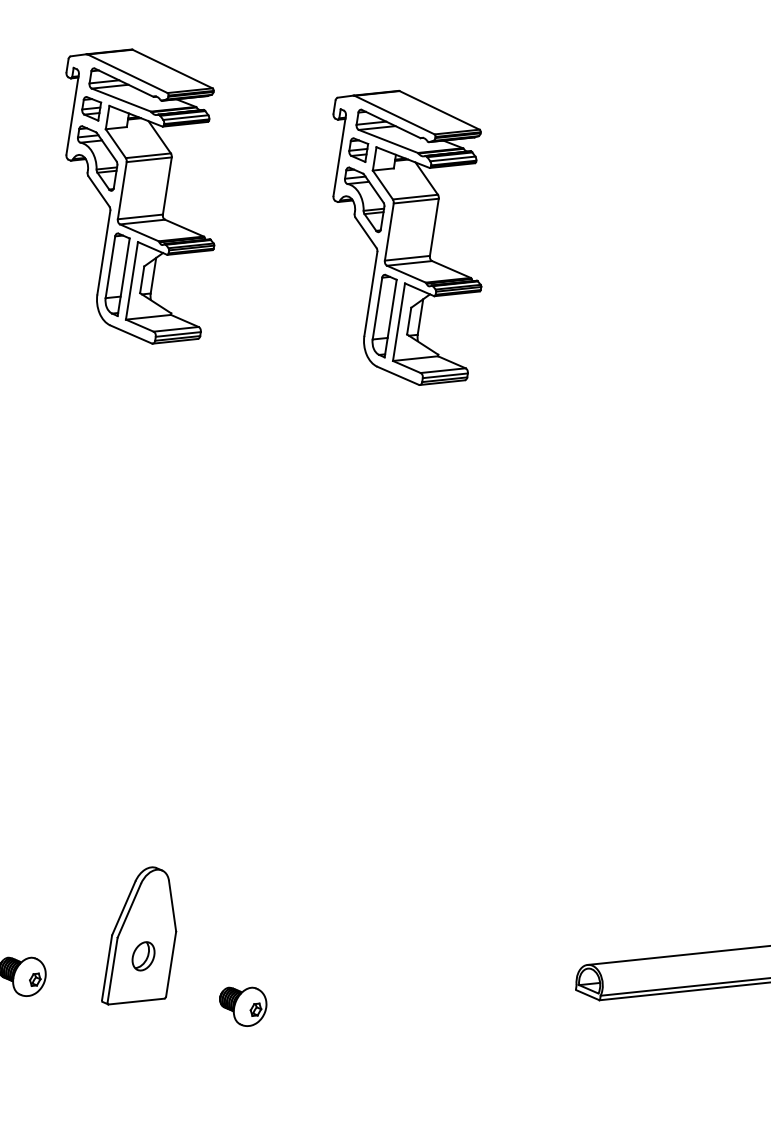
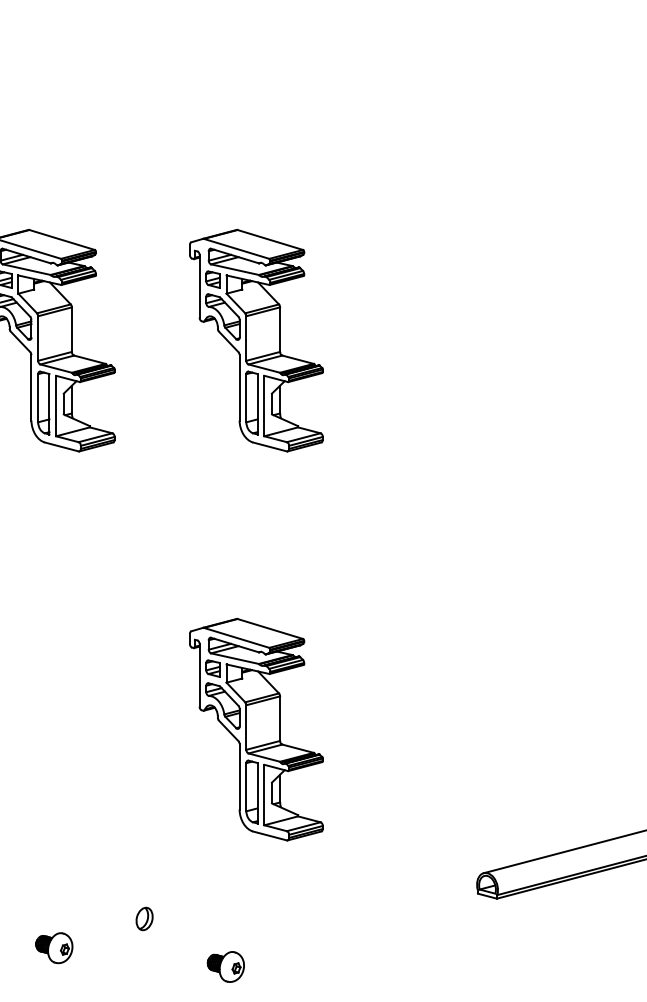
part: (324, 735) -> (256, 729), added
part: (143, 937) -> (142, 904), removed
part: (242, 1005) -> (225, 966), moved

